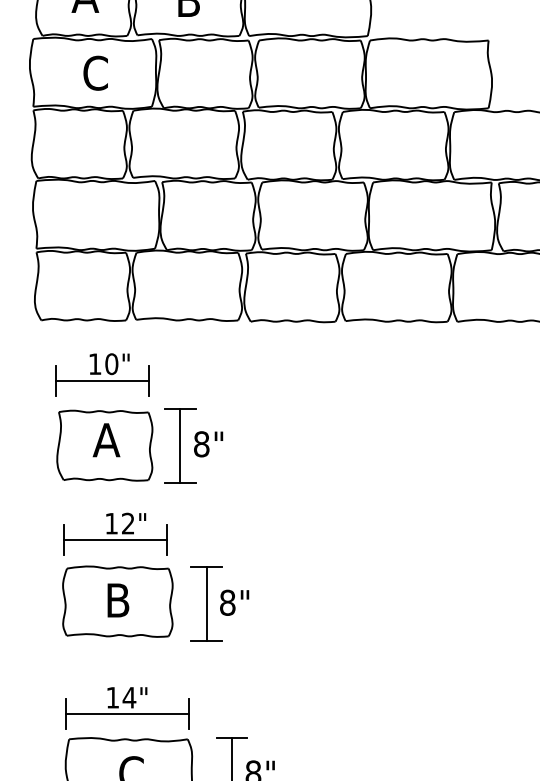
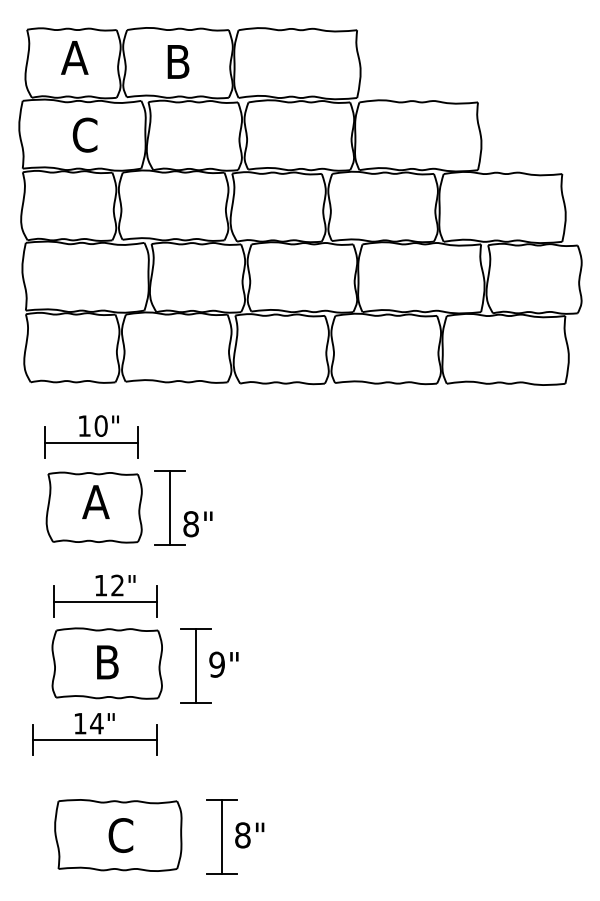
text: (208, 444) -> (197, 524), moved
text: (227, 602) -> (216, 664), 8" -> 9"
part: (127, 708) -> (94, 734), moved

